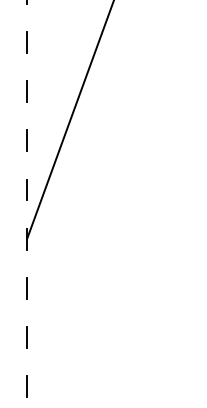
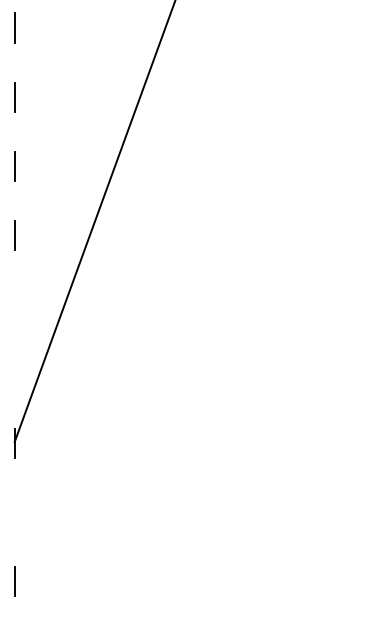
line: (27, 140) -> (14, 304), removed
line: (27, 189) -> (14, 373), removed
line: (27, 288) -> (14, 512), removed

